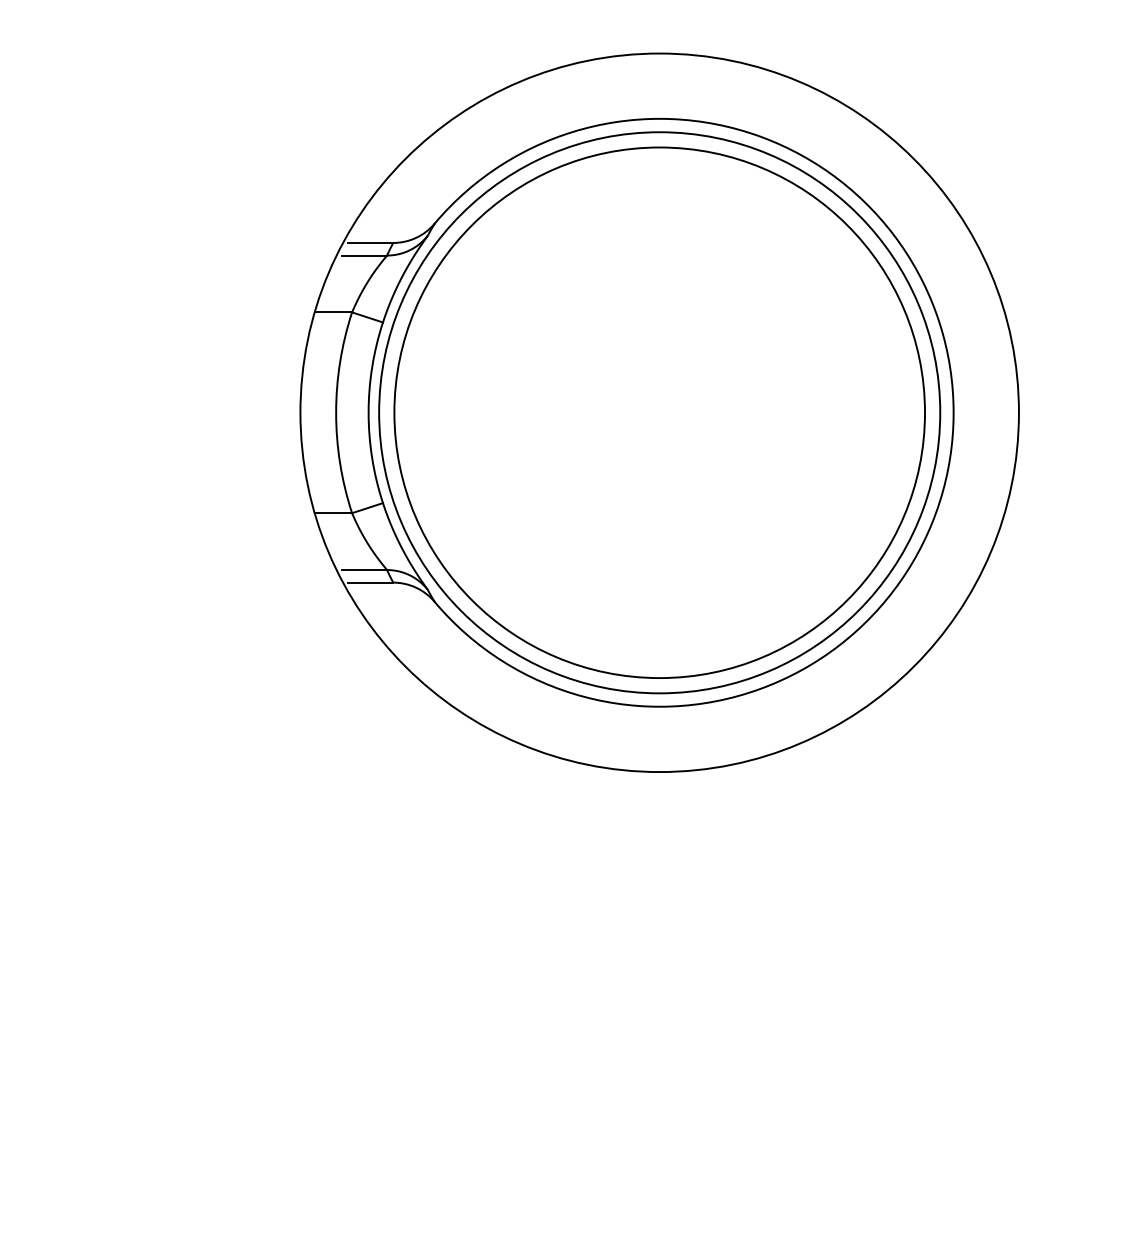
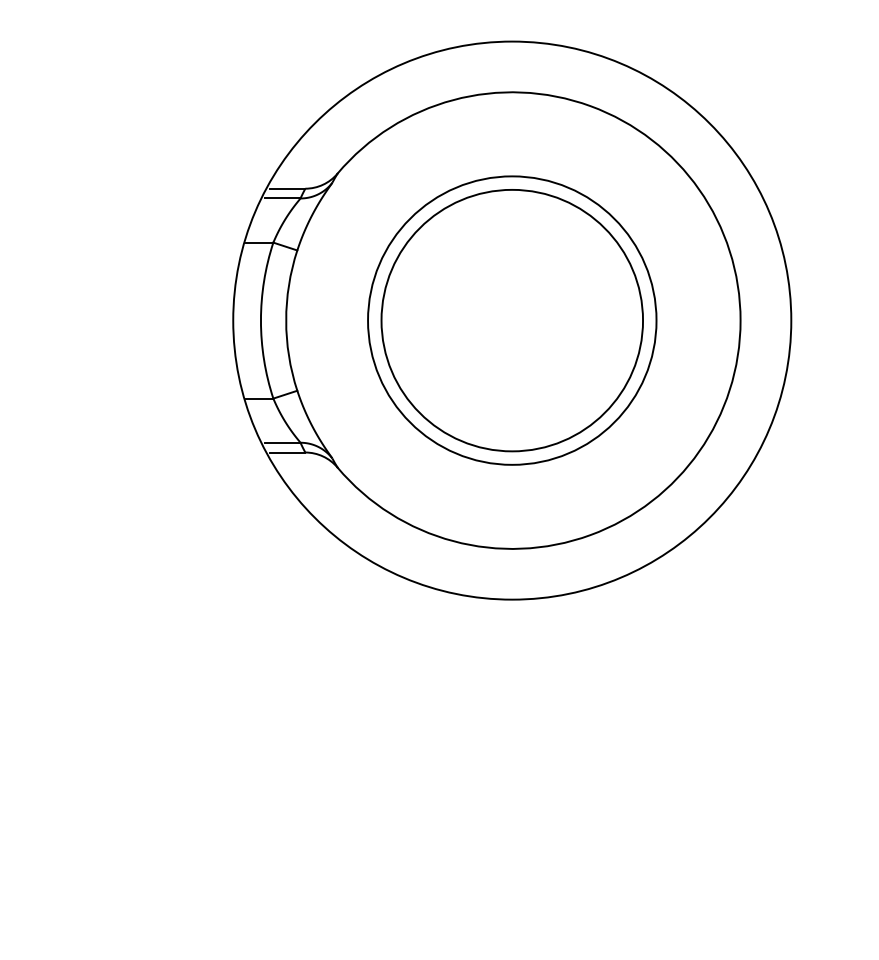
circle: (659, 412) -> (512, 320), size x0.6
circle: (659, 412) -> (512, 320), size x0.7

